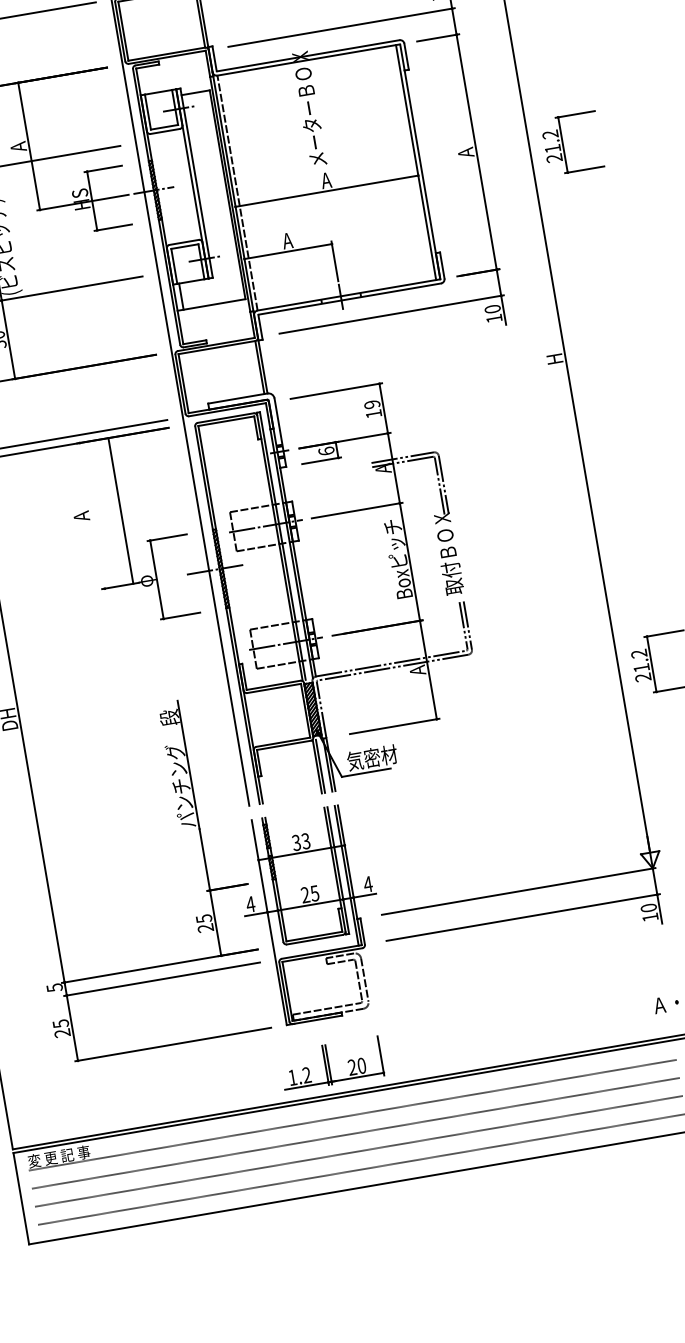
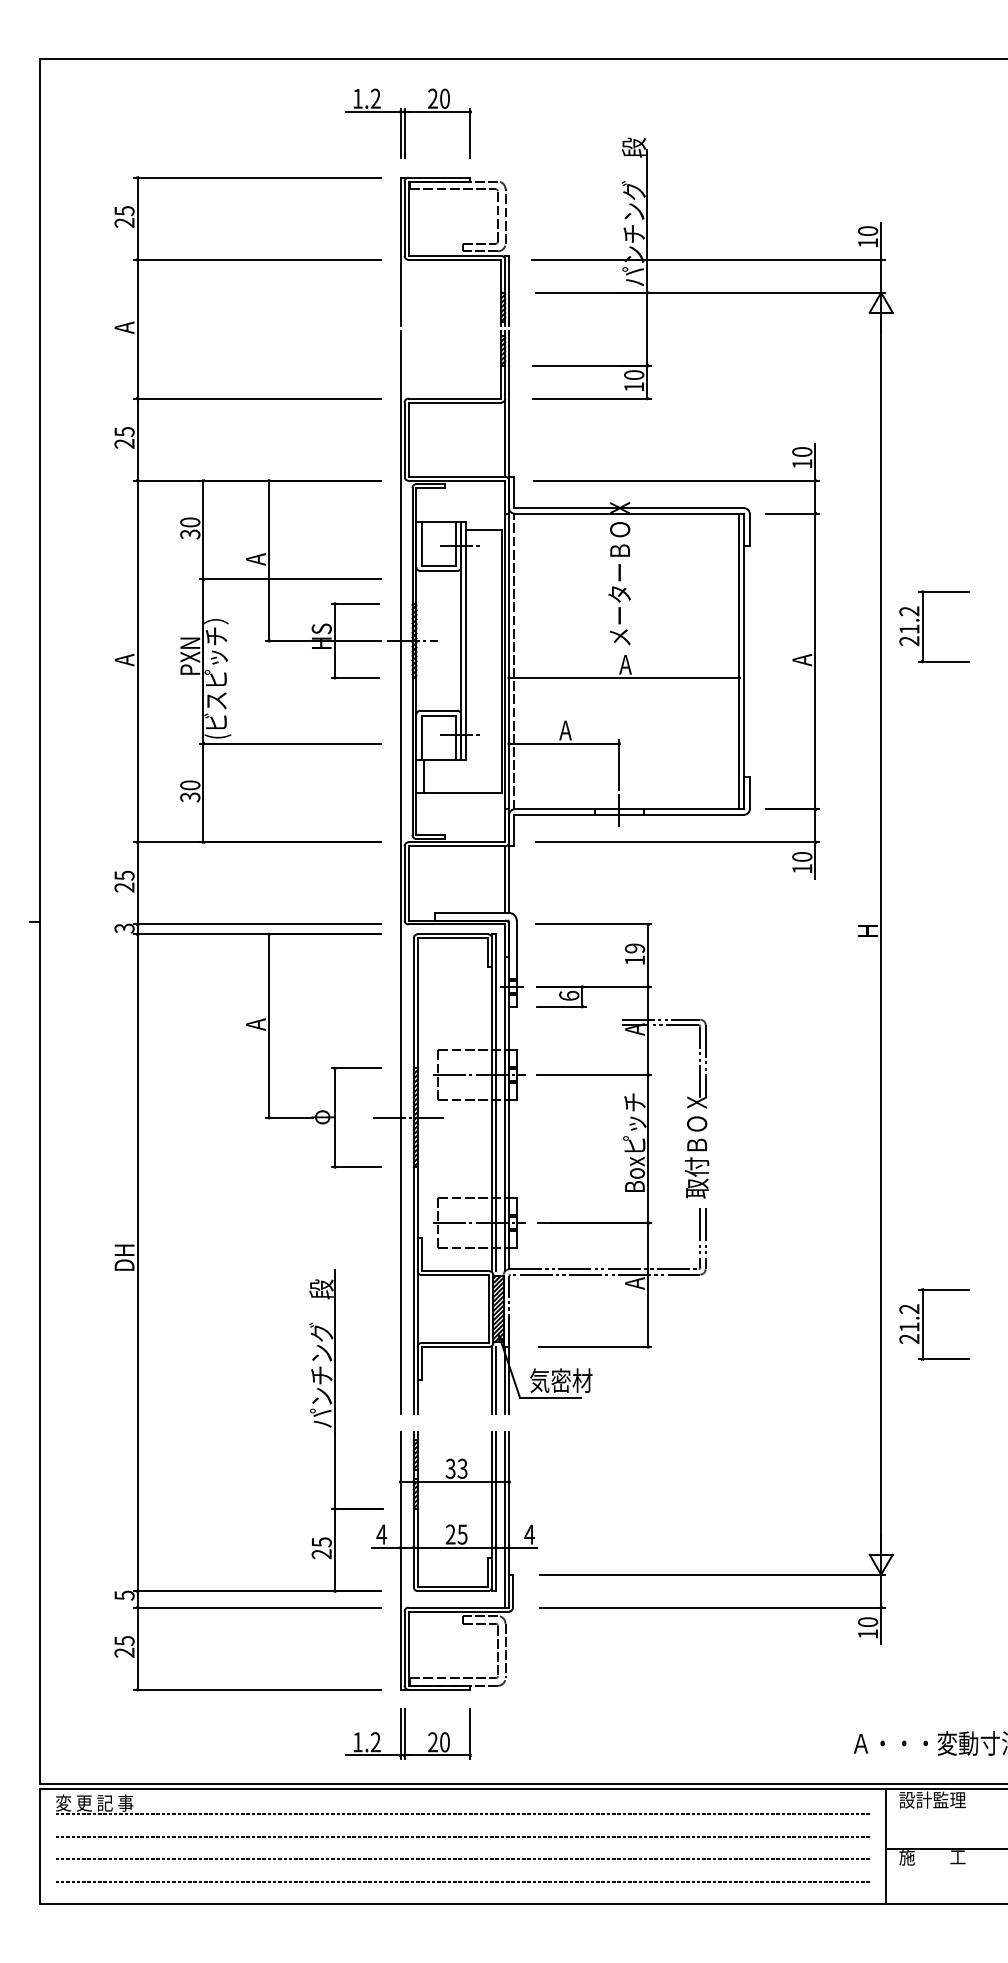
part: (563, 144) -> (923, 626), moved
line: (121, 510) -> (269, 1025), moved
part: (331, 1063) -> (408, 1733), moved

